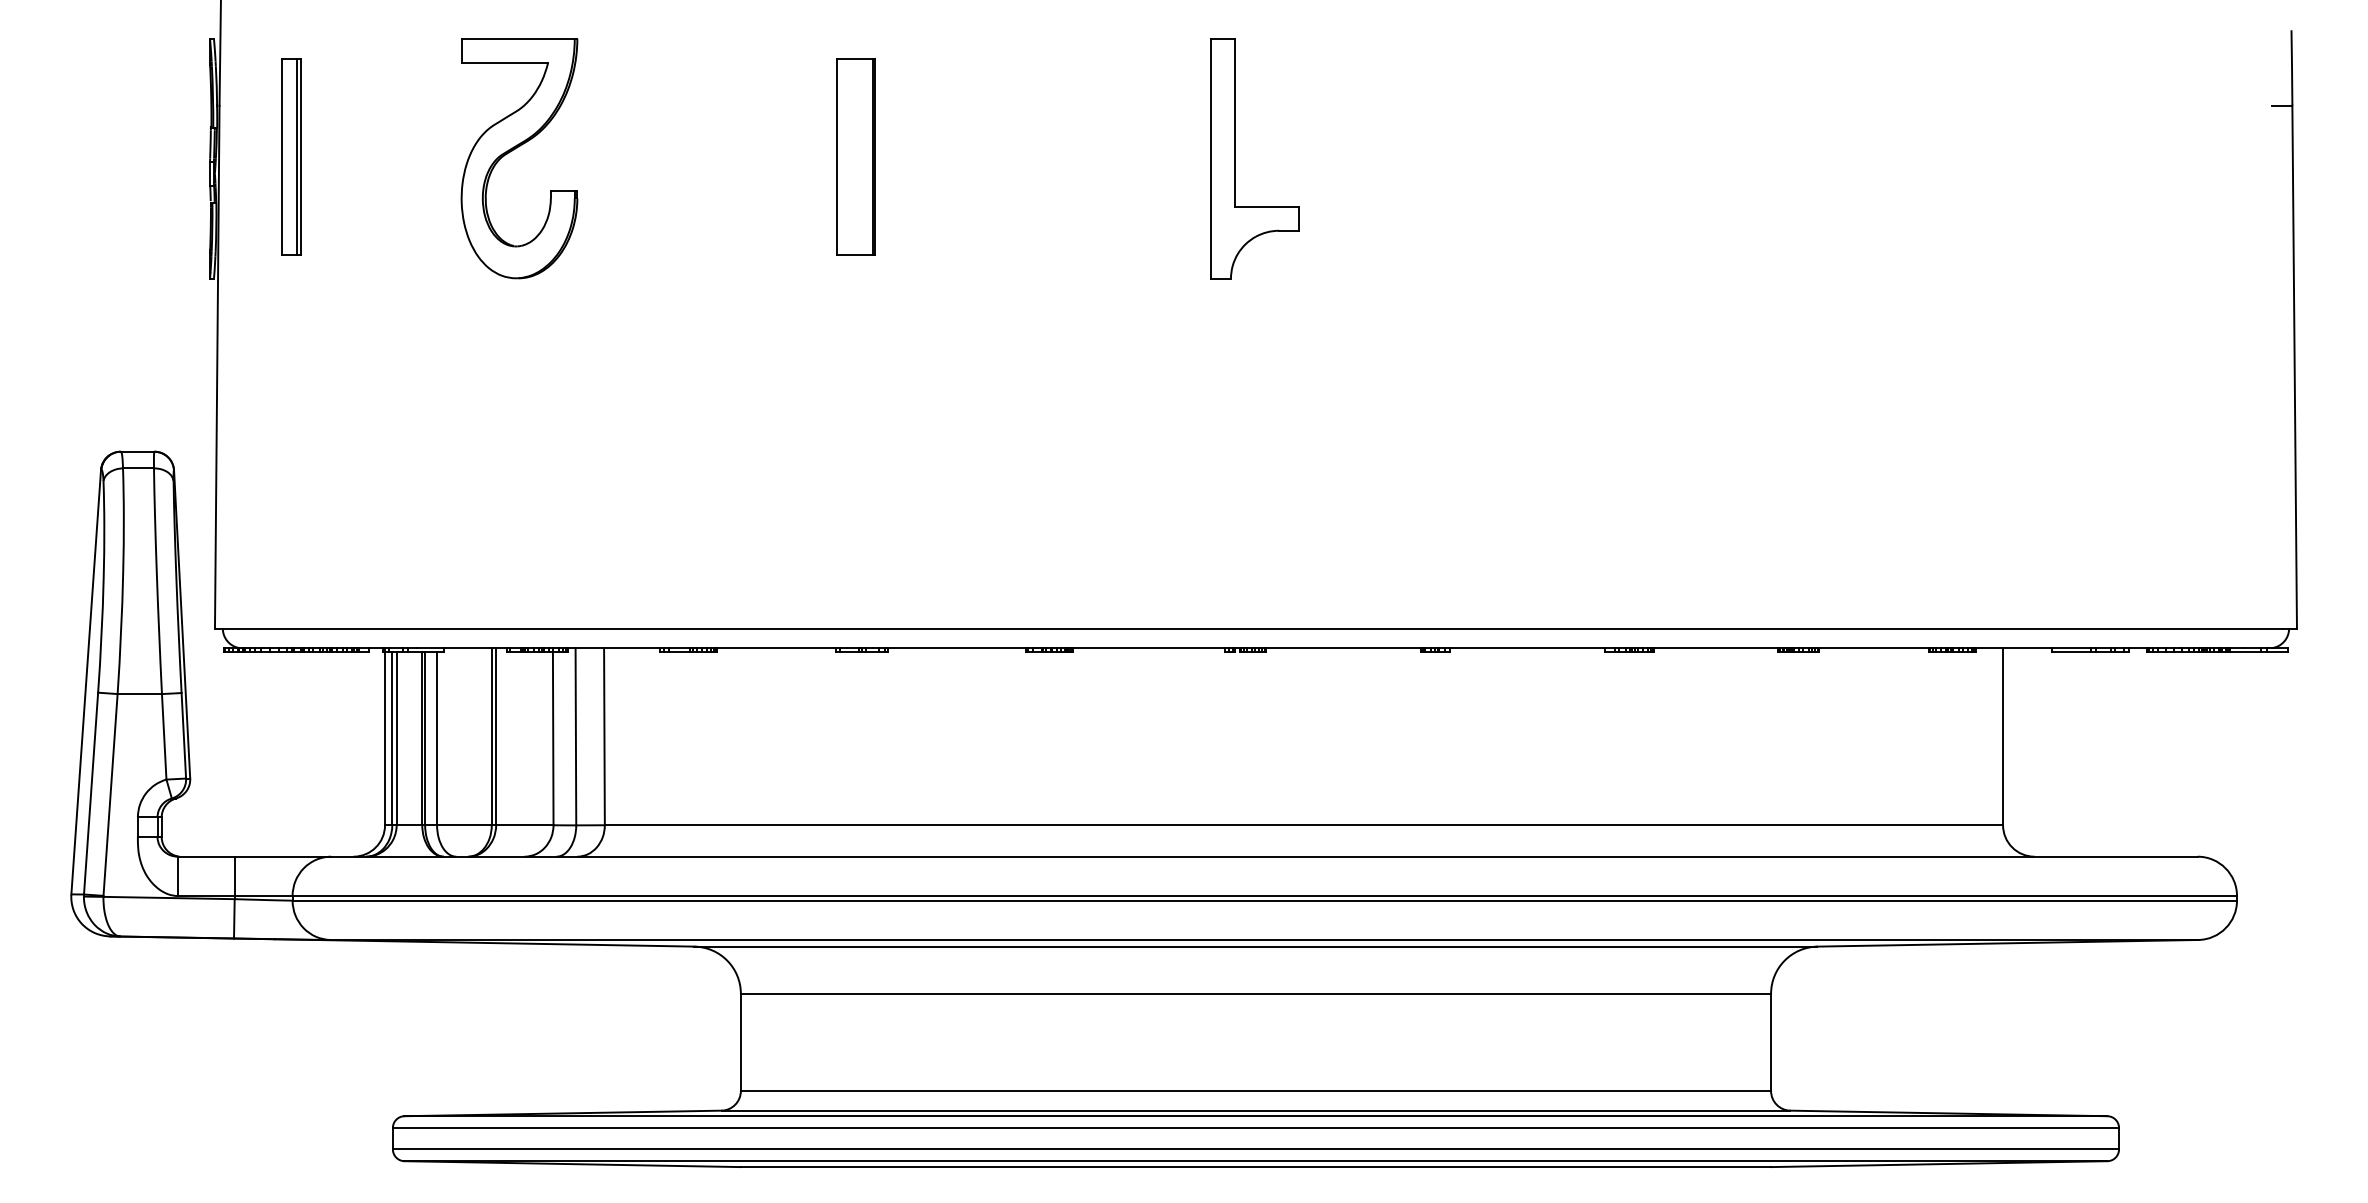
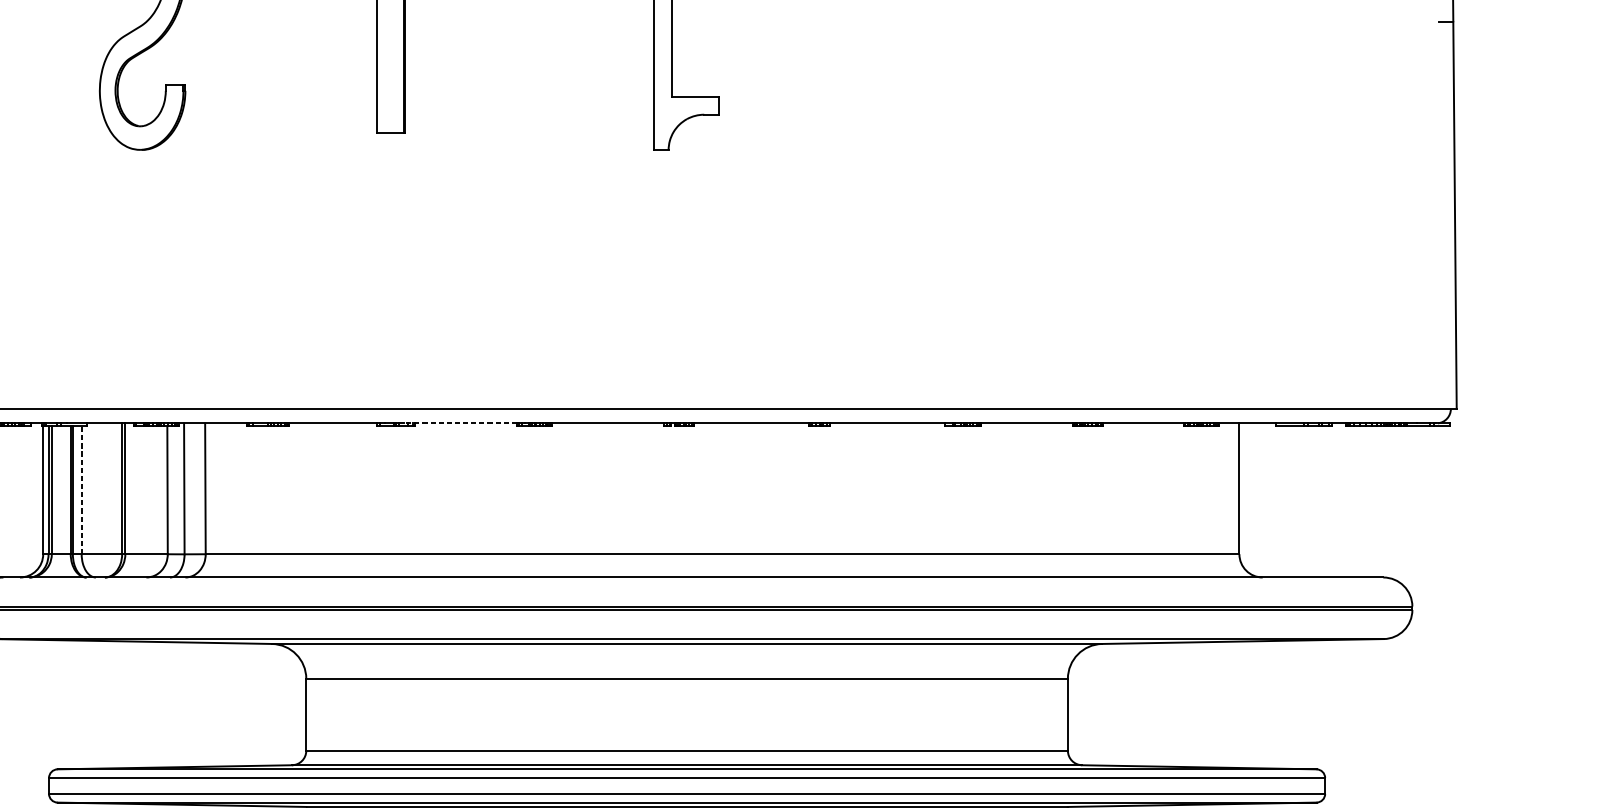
line: (949, 648) -> (460, 423), solid -> dashed
line: (437, 738) -> (82, 490), solid -> dashed

